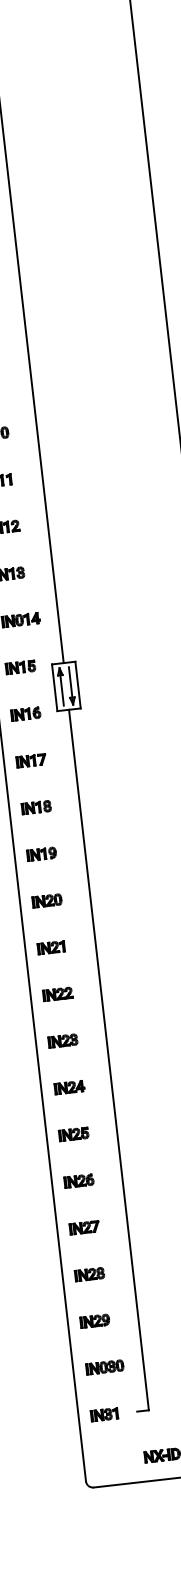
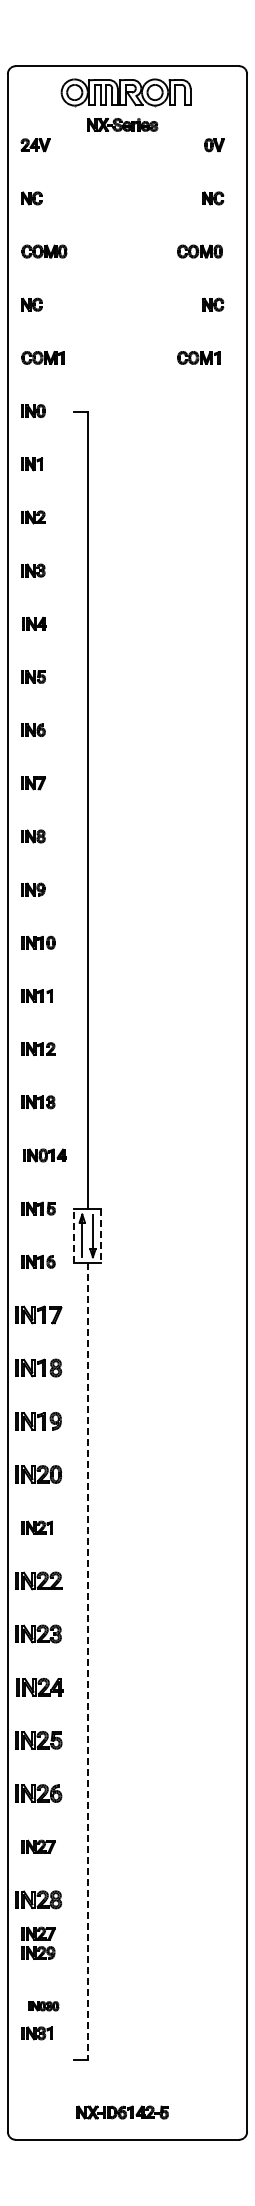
line: (77, 684) -> (100, 1235), solid -> dashed
line: (54, 687) -> (74, 1235), solid -> dashed
part: (31, 760) -> (38, 1314), size x1.4
part: (36, 807) -> (38, 1368), size x1.4
part: (41, 854) -> (38, 1421), size x1.4
part: (47, 900) -> (38, 1474), size x1.4
part: (57, 994) -> (38, 1580), size x1.4
part: (63, 1040) -> (38, 1633), size x1.4
line: (108, 1060) -> (87, 1661), solid -> dashed
part: (69, 1087) -> (39, 1686), size x1.4
part: (73, 1134) -> (38, 1740), size x1.4
part: (79, 1181) -> (38, 1793), size x1.4
part: (89, 1274) -> (38, 1899), size x1.4
part: (93, 1304) -> (38, 1933), added
part: (104, 1367) -> (43, 2006), size x0.7
part: (103, 1414) -> (36, 2033), moved

